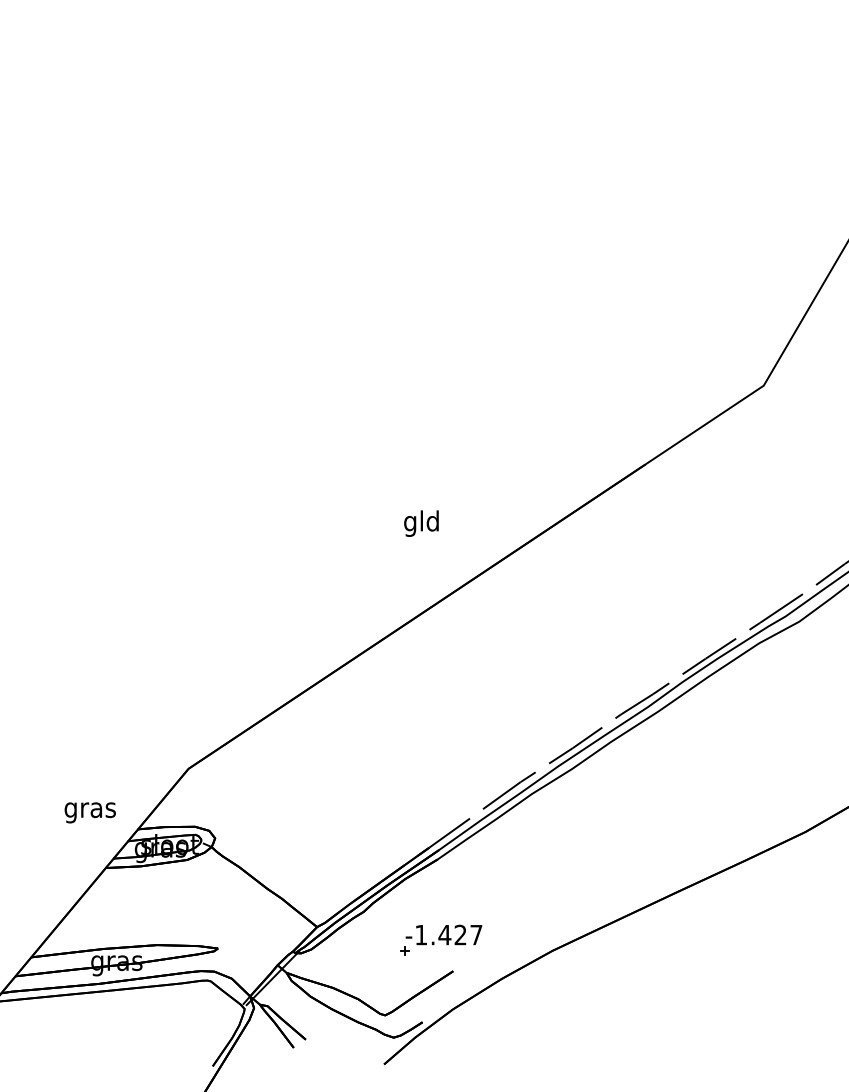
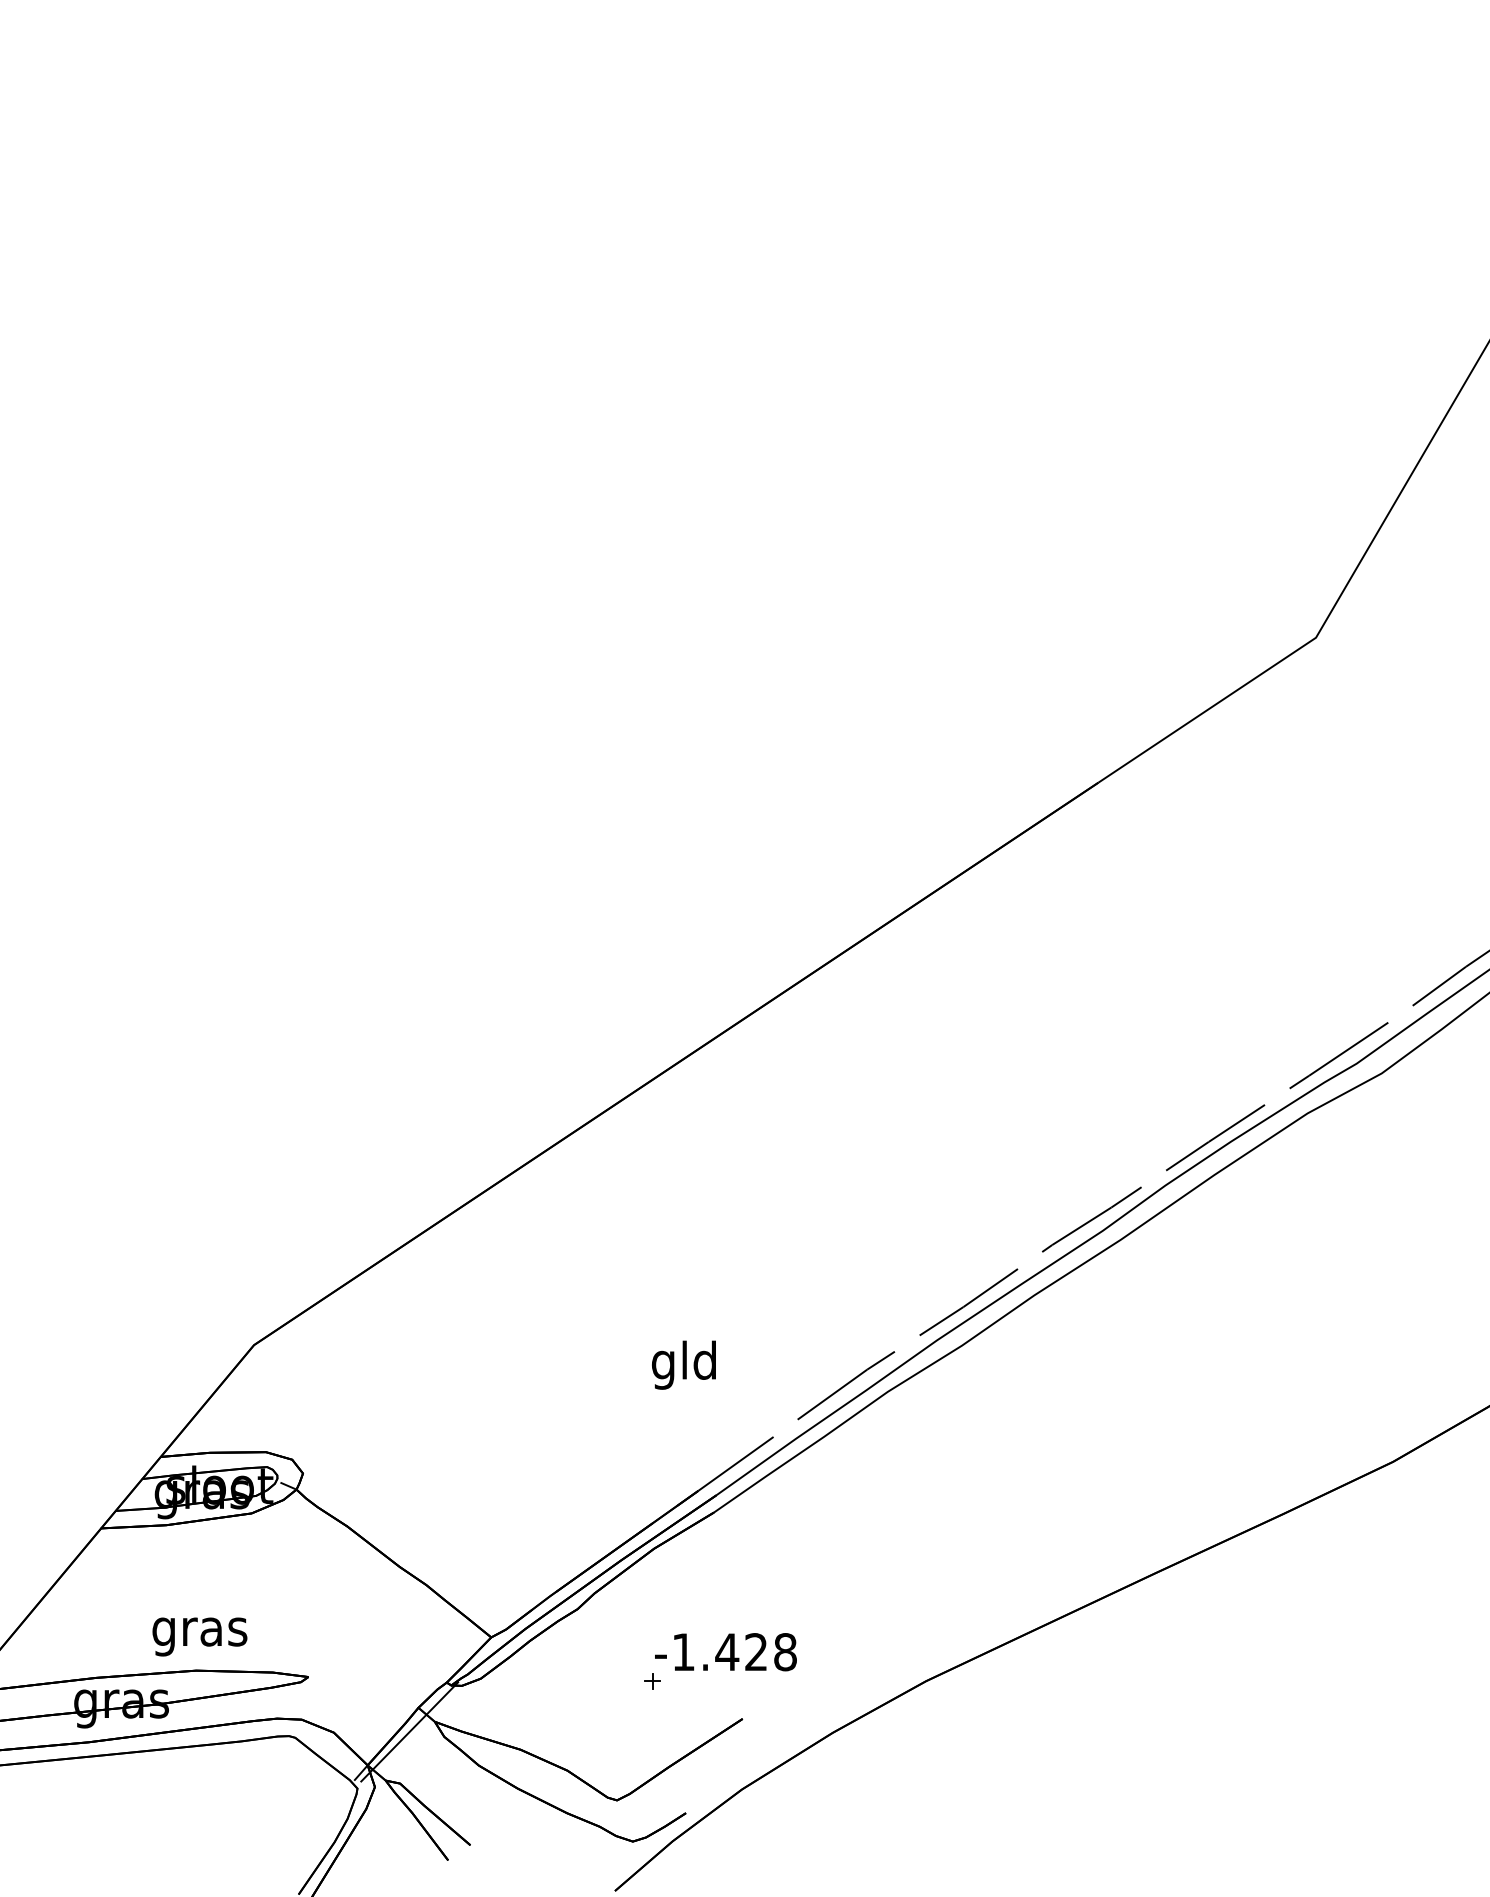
text: (421, 523) -> (684, 1364), moved
text: (89, 812) -> (198, 1636), moved
text: (476, 934) -> (785, 1651), -1.427 -> -1.428

